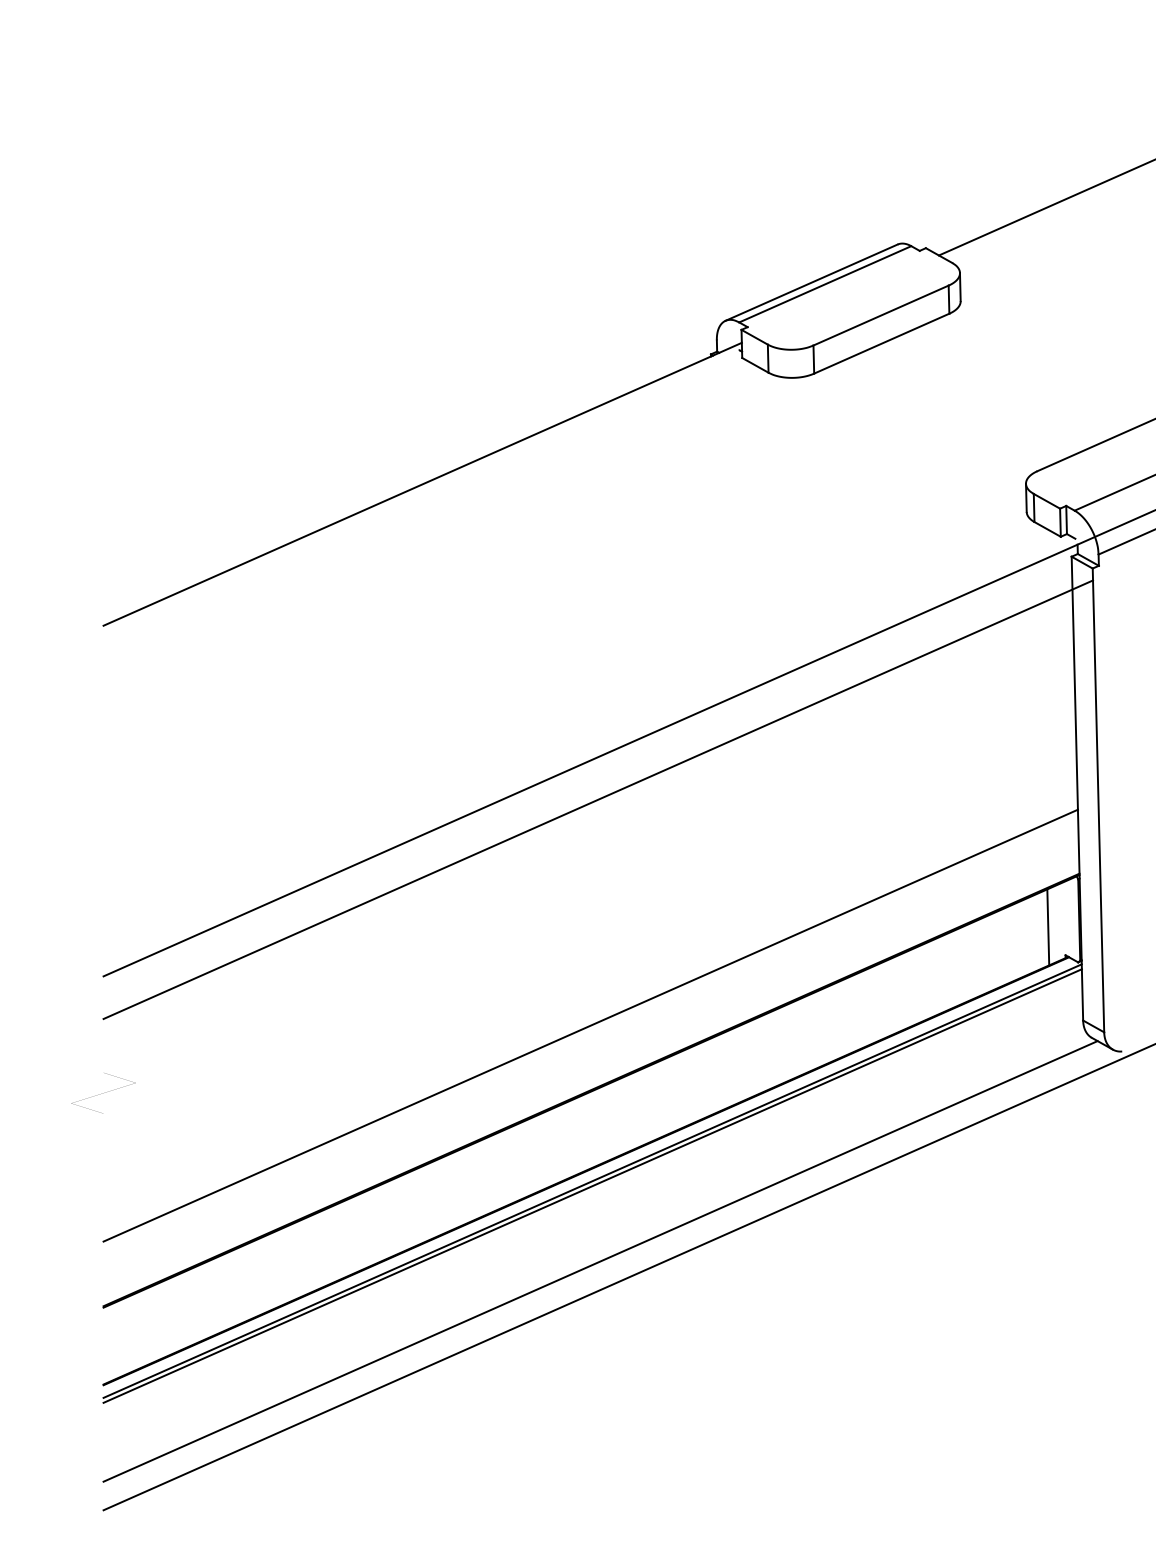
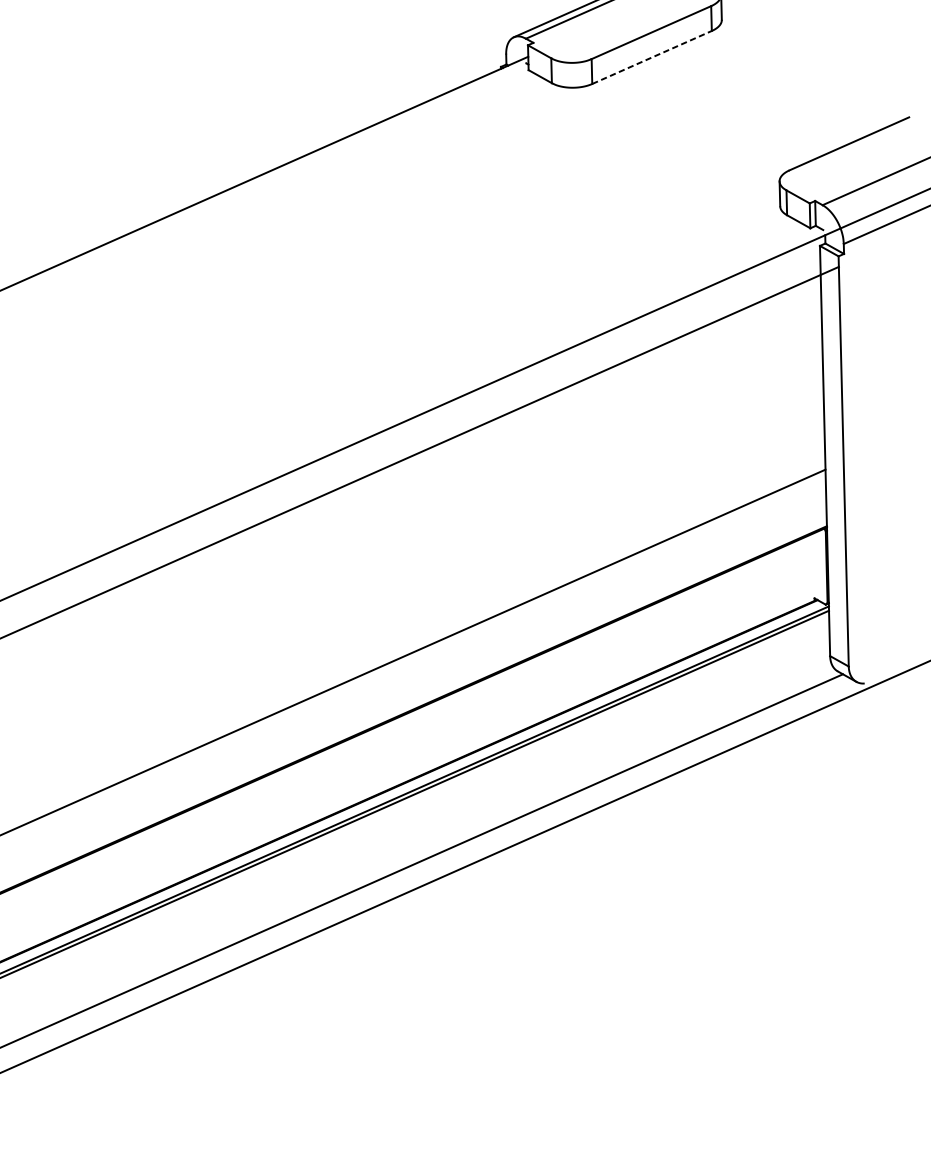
line: (881, 343) -> (651, 57), solid -> dashed
line: (1048, 927) -> (799, 573), removed

